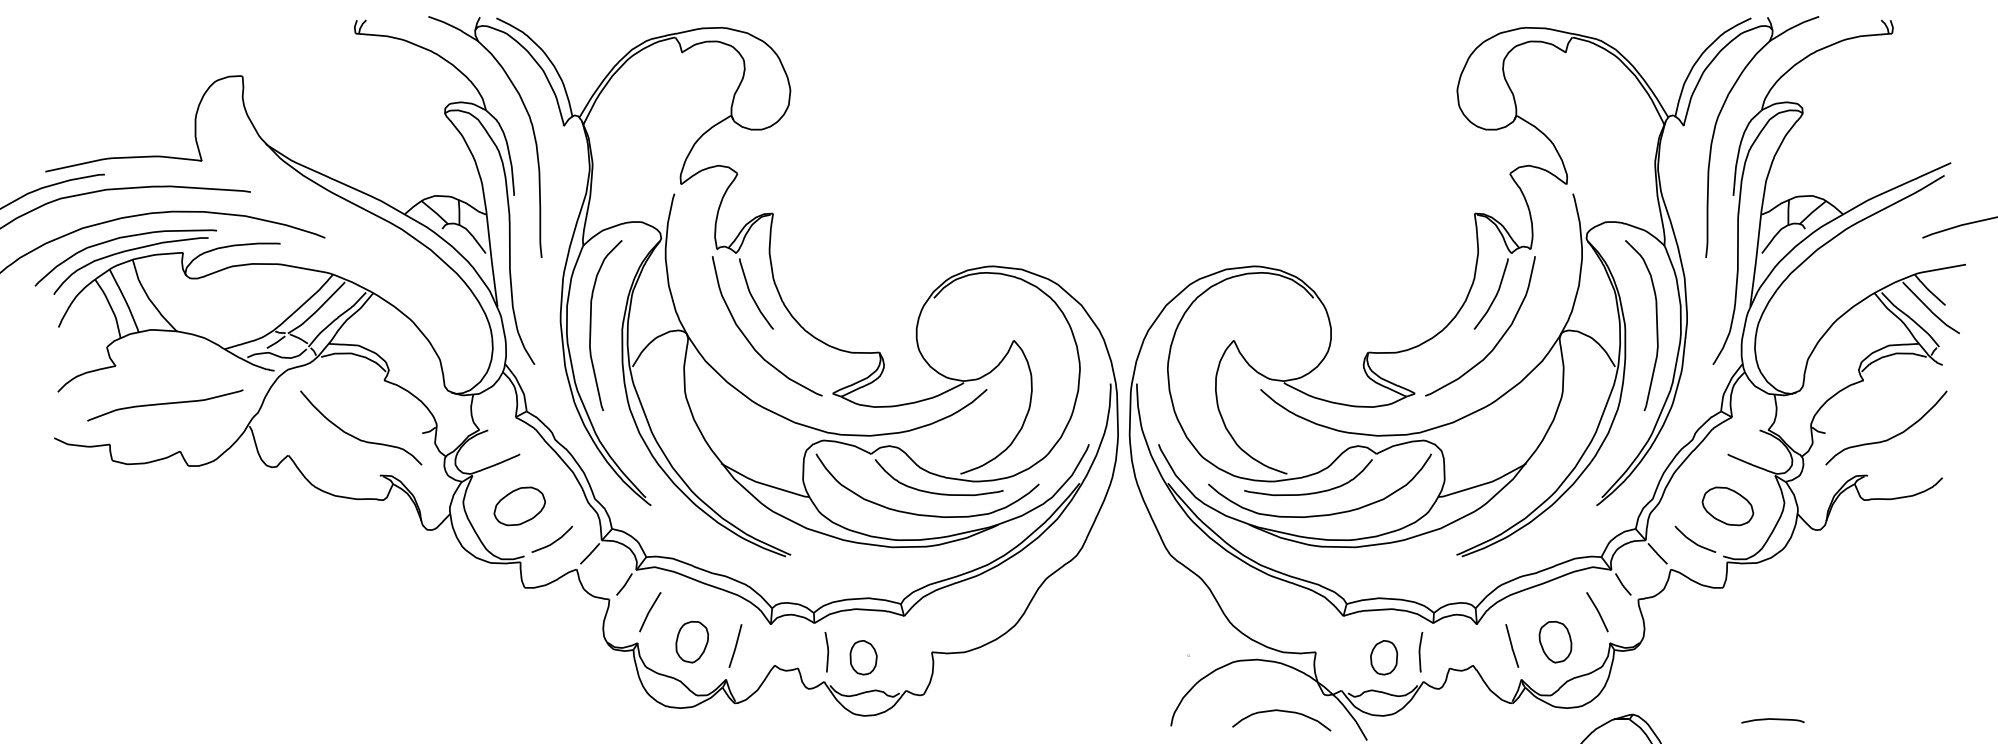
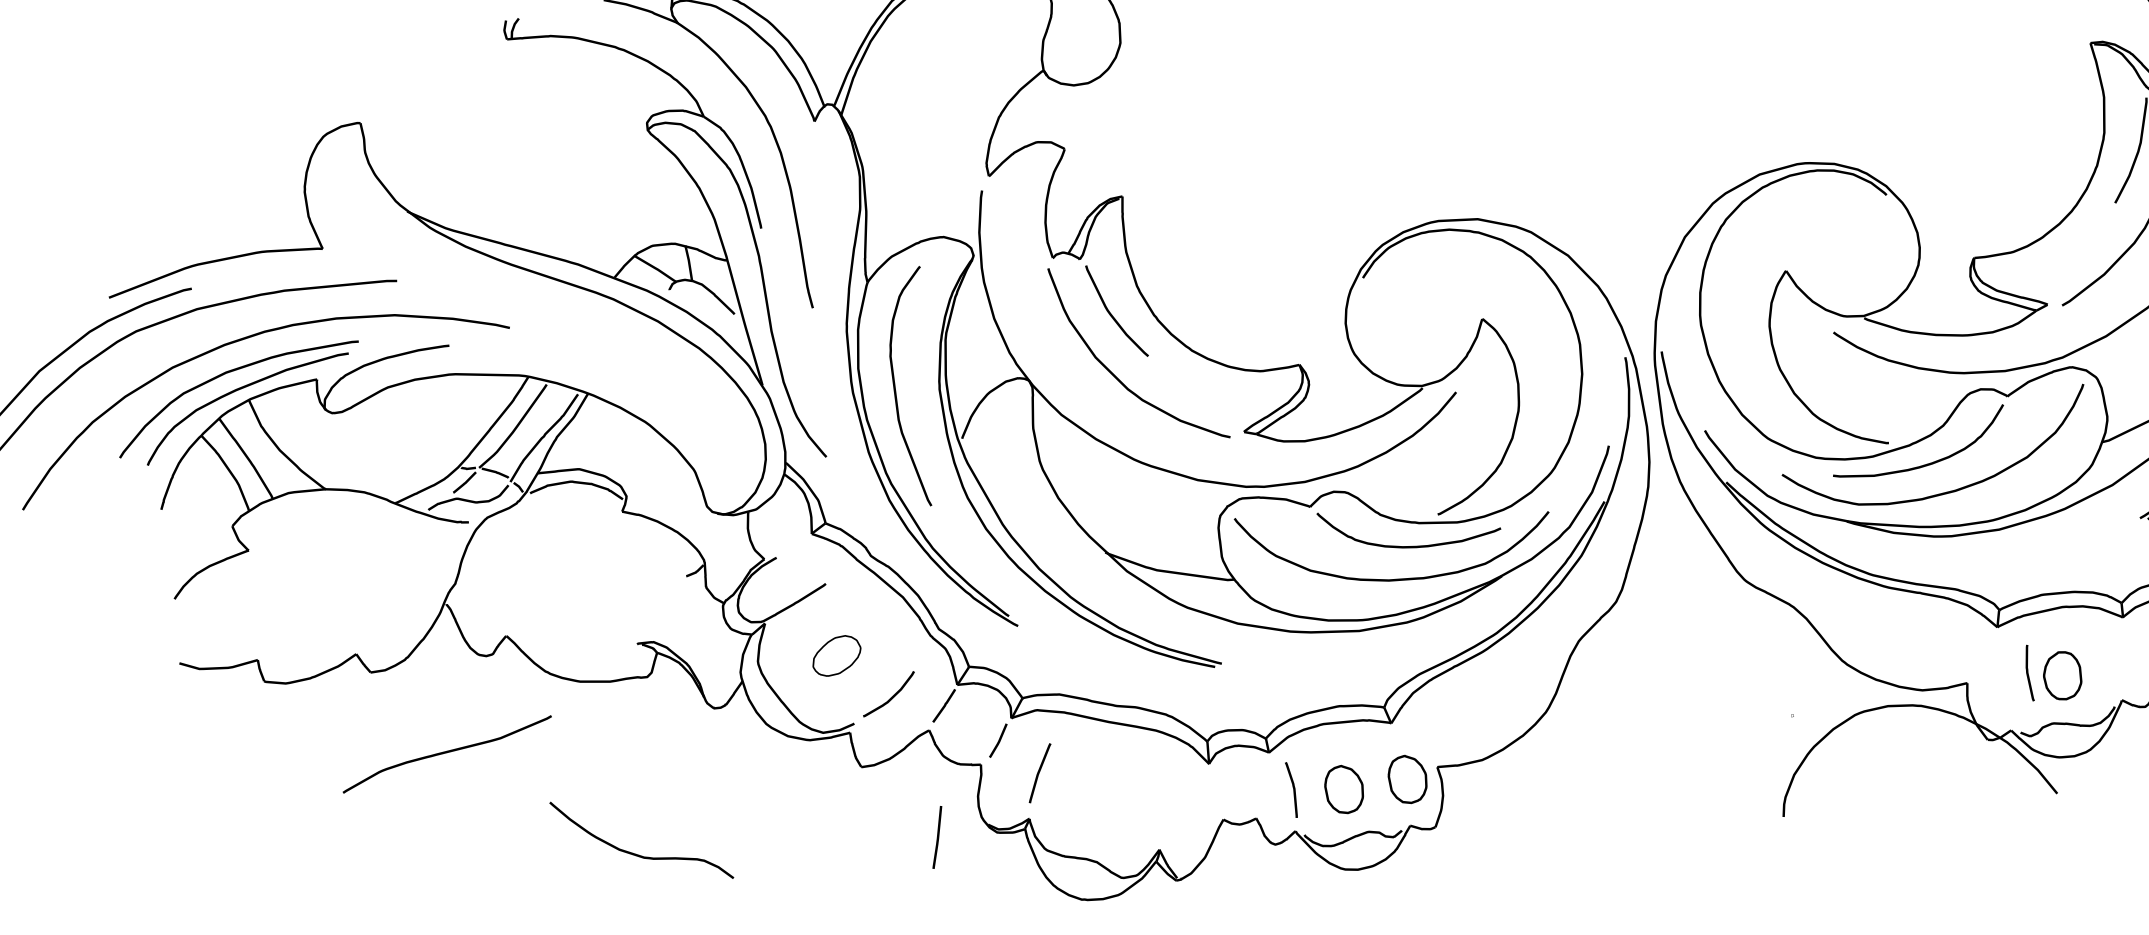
curve: (165, 404) -> (447, 753), moved
curve: (357, 437) -> (638, 854), moved
part: (519, 506) -> (836, 656), size x0.7
part: (691, 642) -> (1103, 806), removed
line: (735, 645) -> (937, 836), moved
curve: (1420, 652) -> (2028, 673), moved
part: (909, 657) -> (1407, 779), added
curve: (1285, 712) -> (1938, 772), removed

